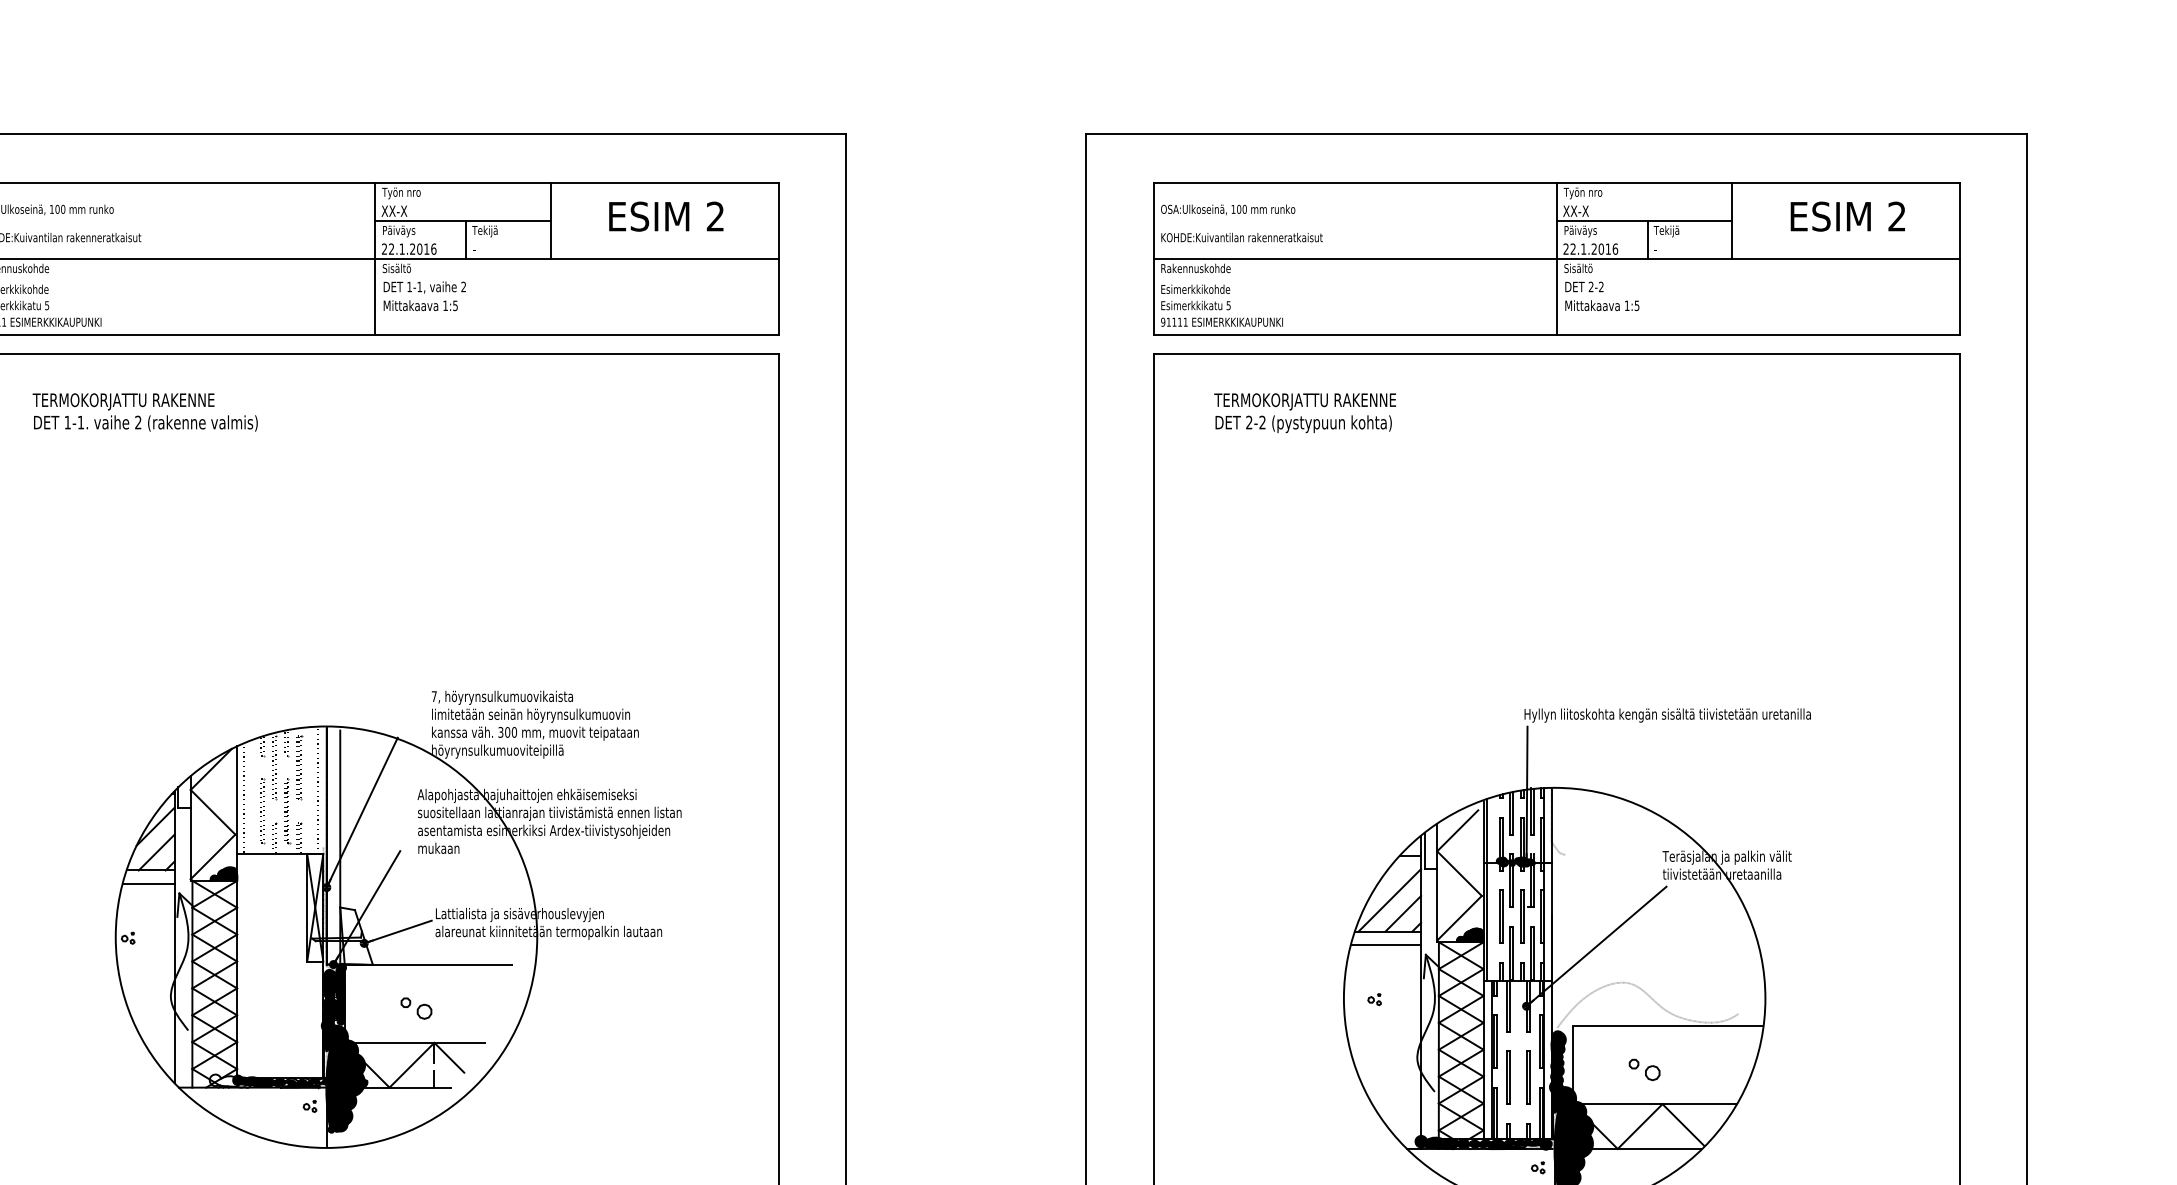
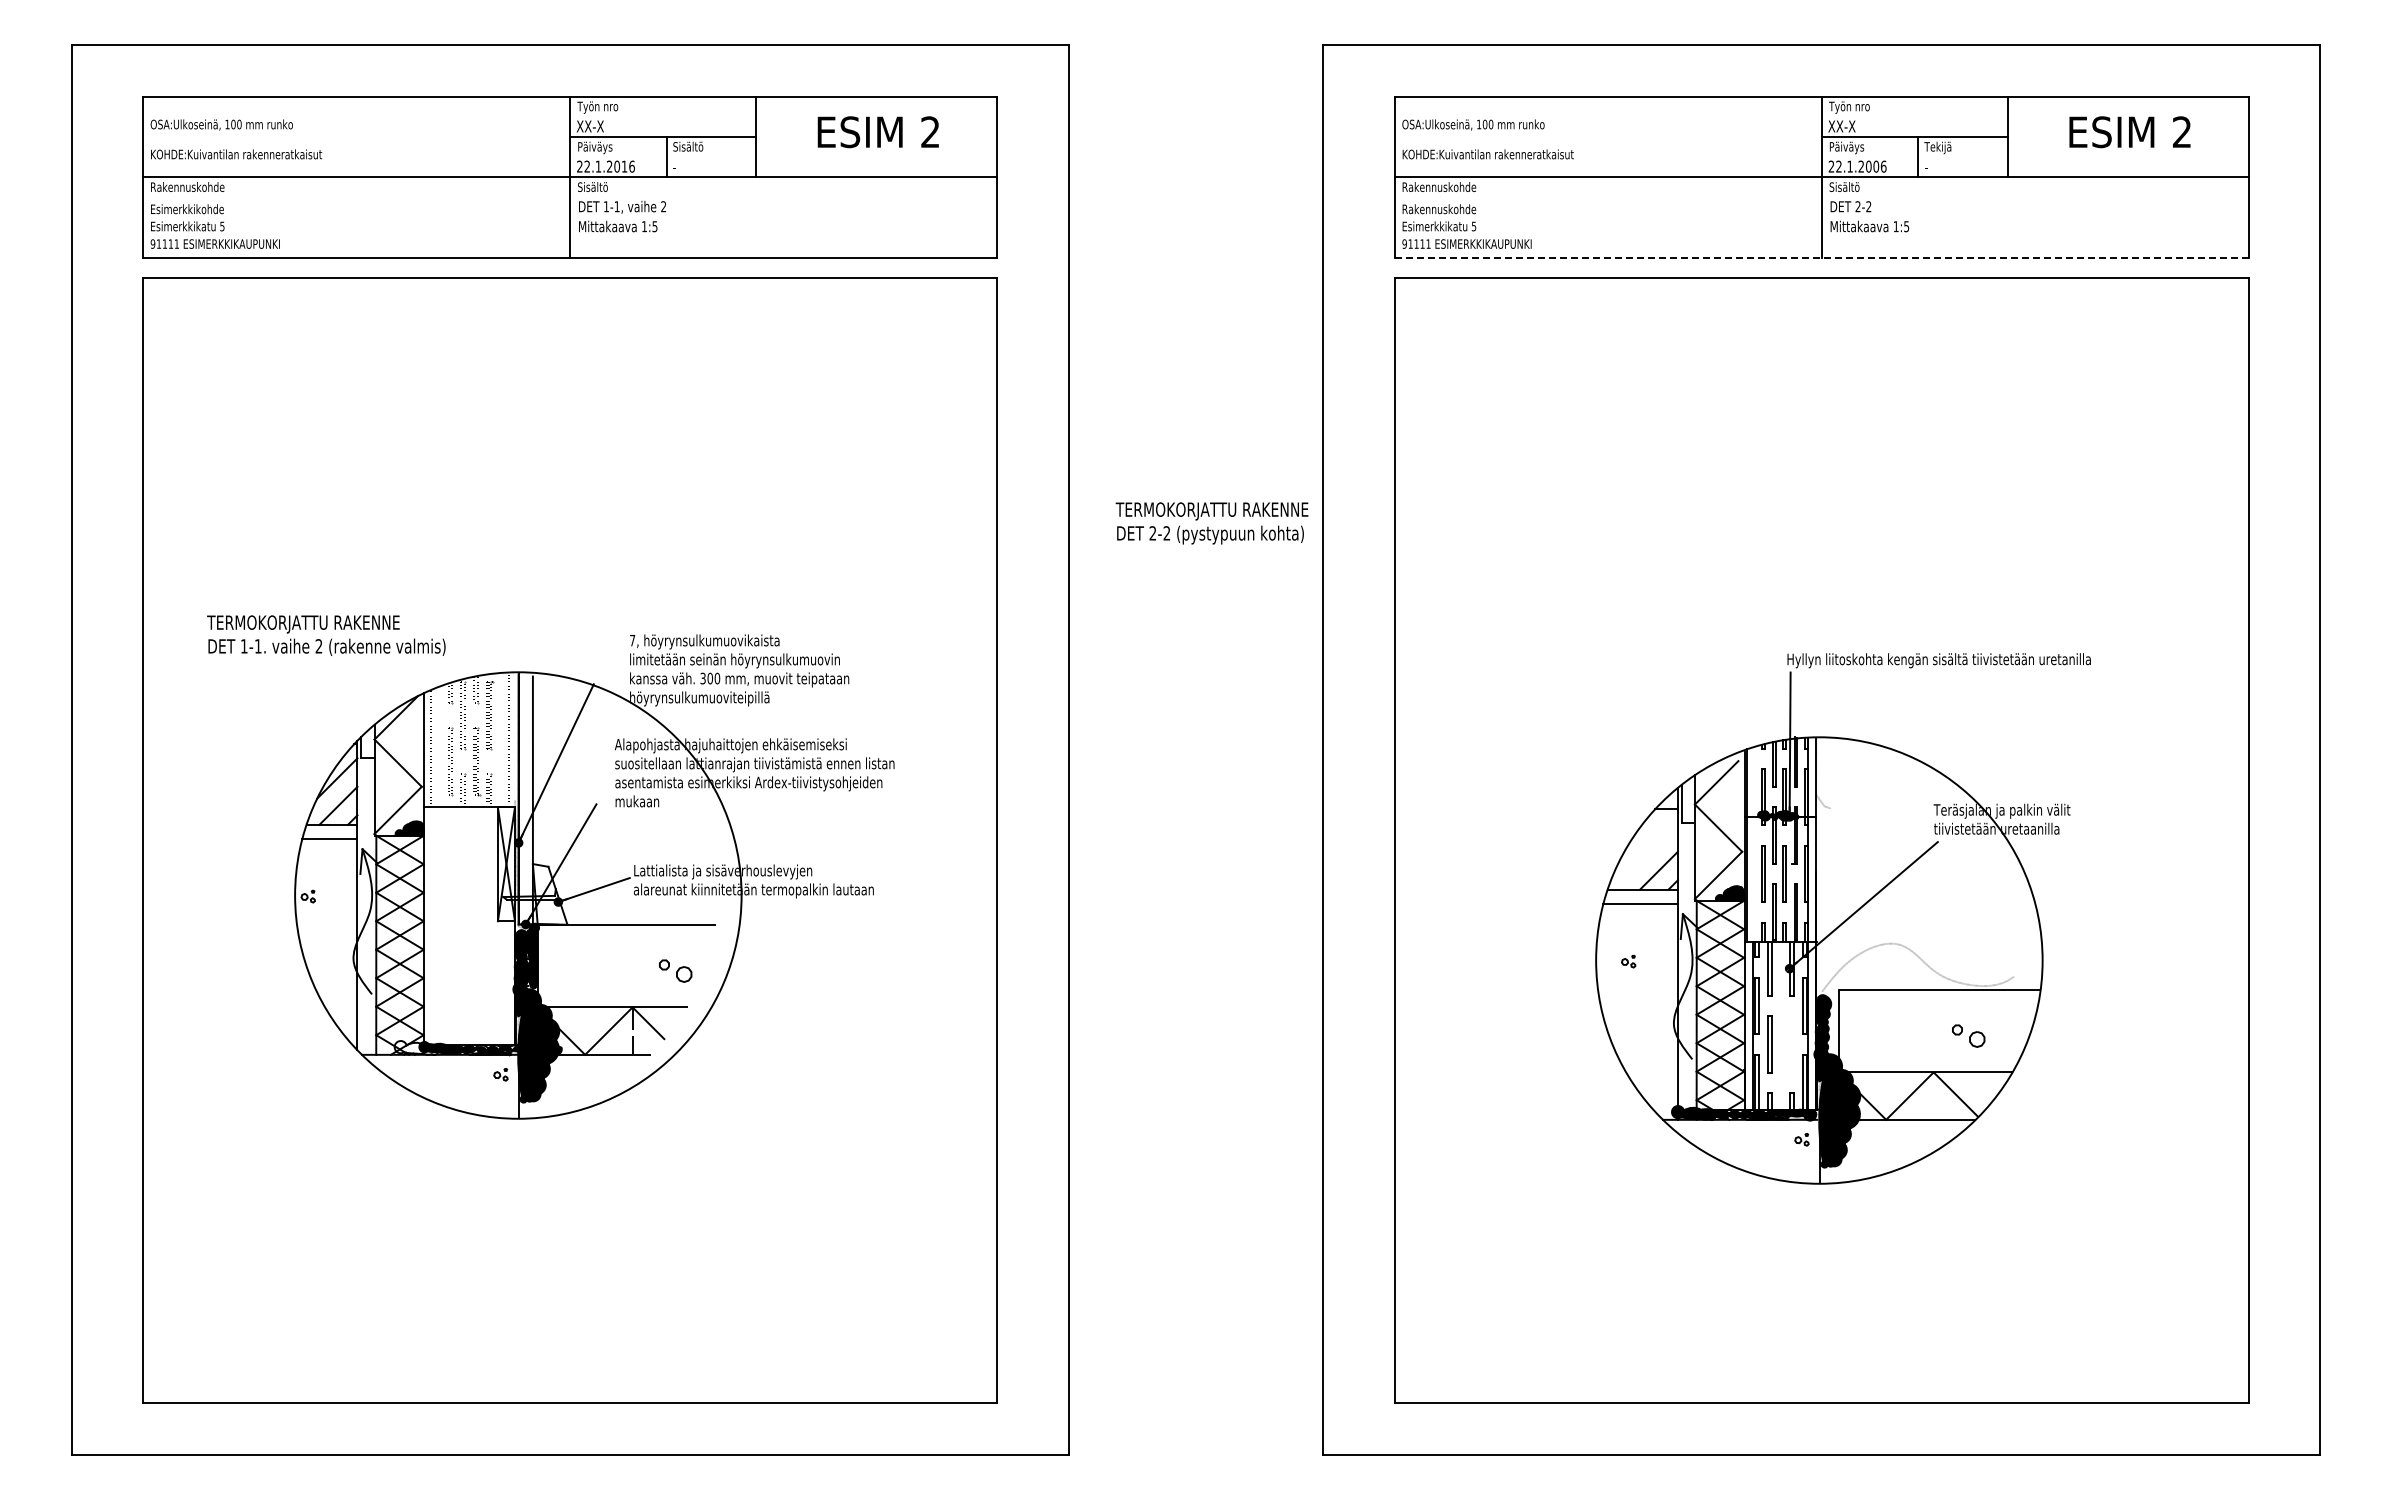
text: (486, 231) -> (687, 147), Tekijä -> Sisältö
text: (1608, 249) -> (1876, 166), 22.1.2016 -> 22.1.2006
text: (1196, 289) -> (1439, 209), Esimerkkikohde -> Rakennuskohde
line: (1557, 334) -> (1822, 257), solid -> dashed
text: (145, 412) -> (326, 635), moved
text: (1304, 413) -> (1211, 523), moved
line: (1389, 900) -> (1644, 856), removed
part: (416, 1007) -> (675, 970), moved
part: (1644, 1069) -> (1968, 1035), moved
part: (1528, 1077) -> (1791, 1044), removed

